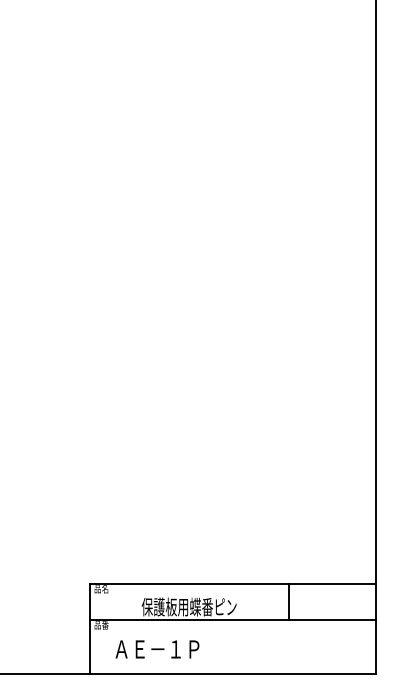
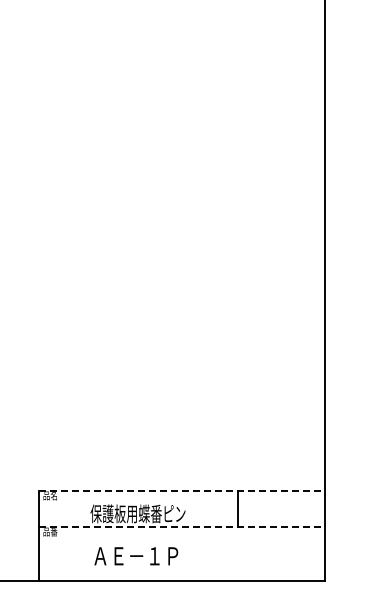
line: (233, 583) -> (182, 490), solid -> dashed
line: (233, 620) -> (182, 527), solid -> dashed
text: (157, 649) -> (136, 556), moved

